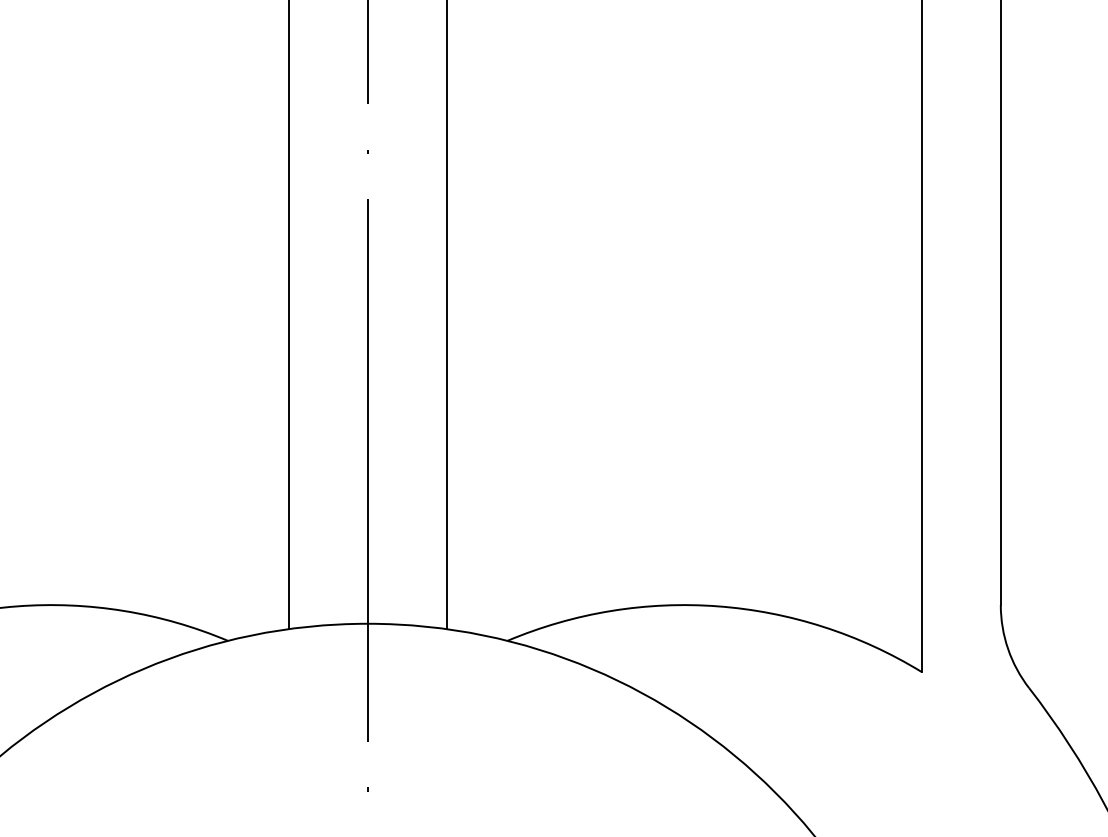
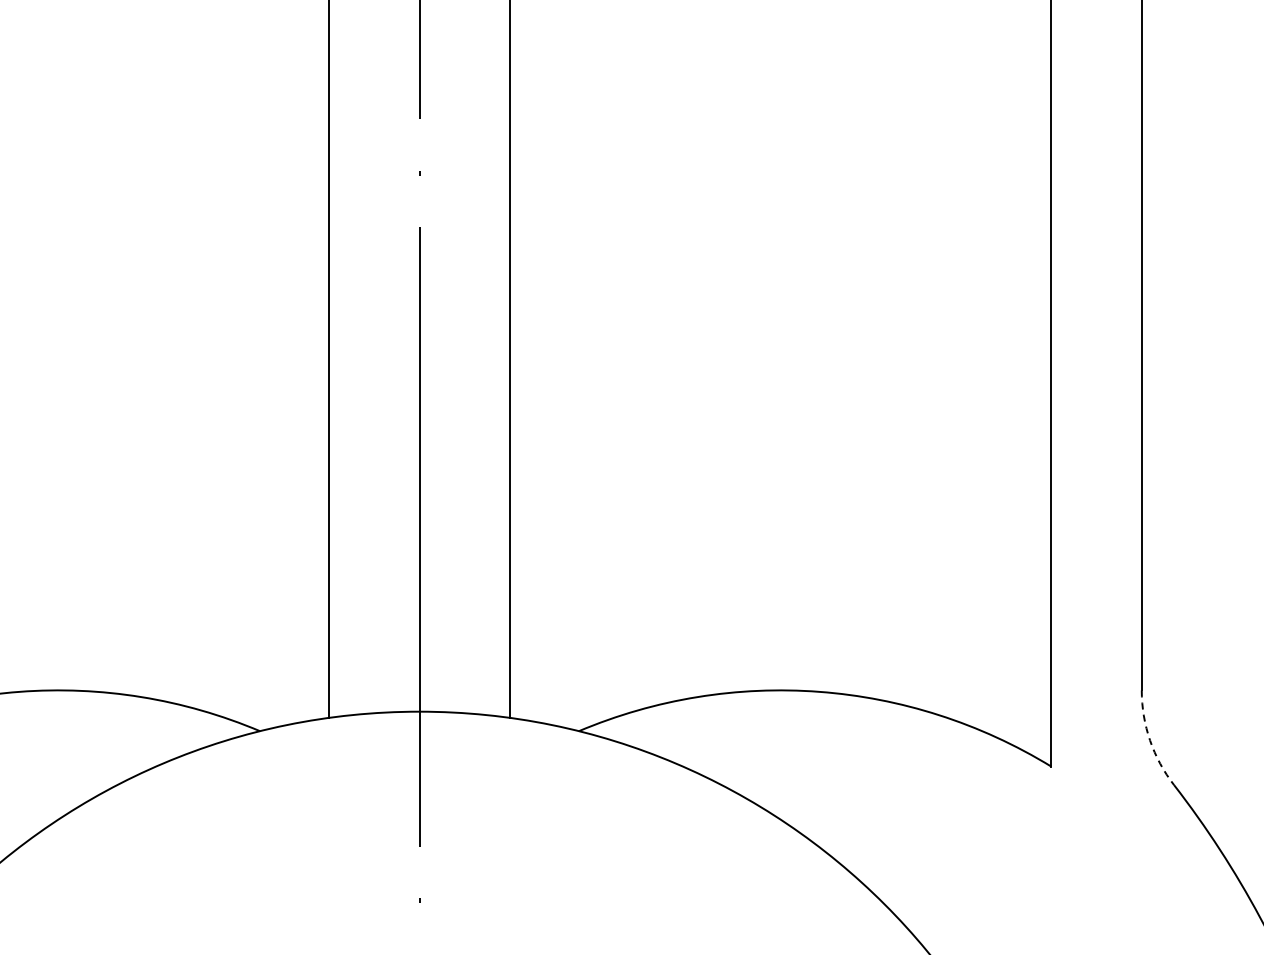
arc: (1008, 649) -> (1150, 740), solid -> dashed

